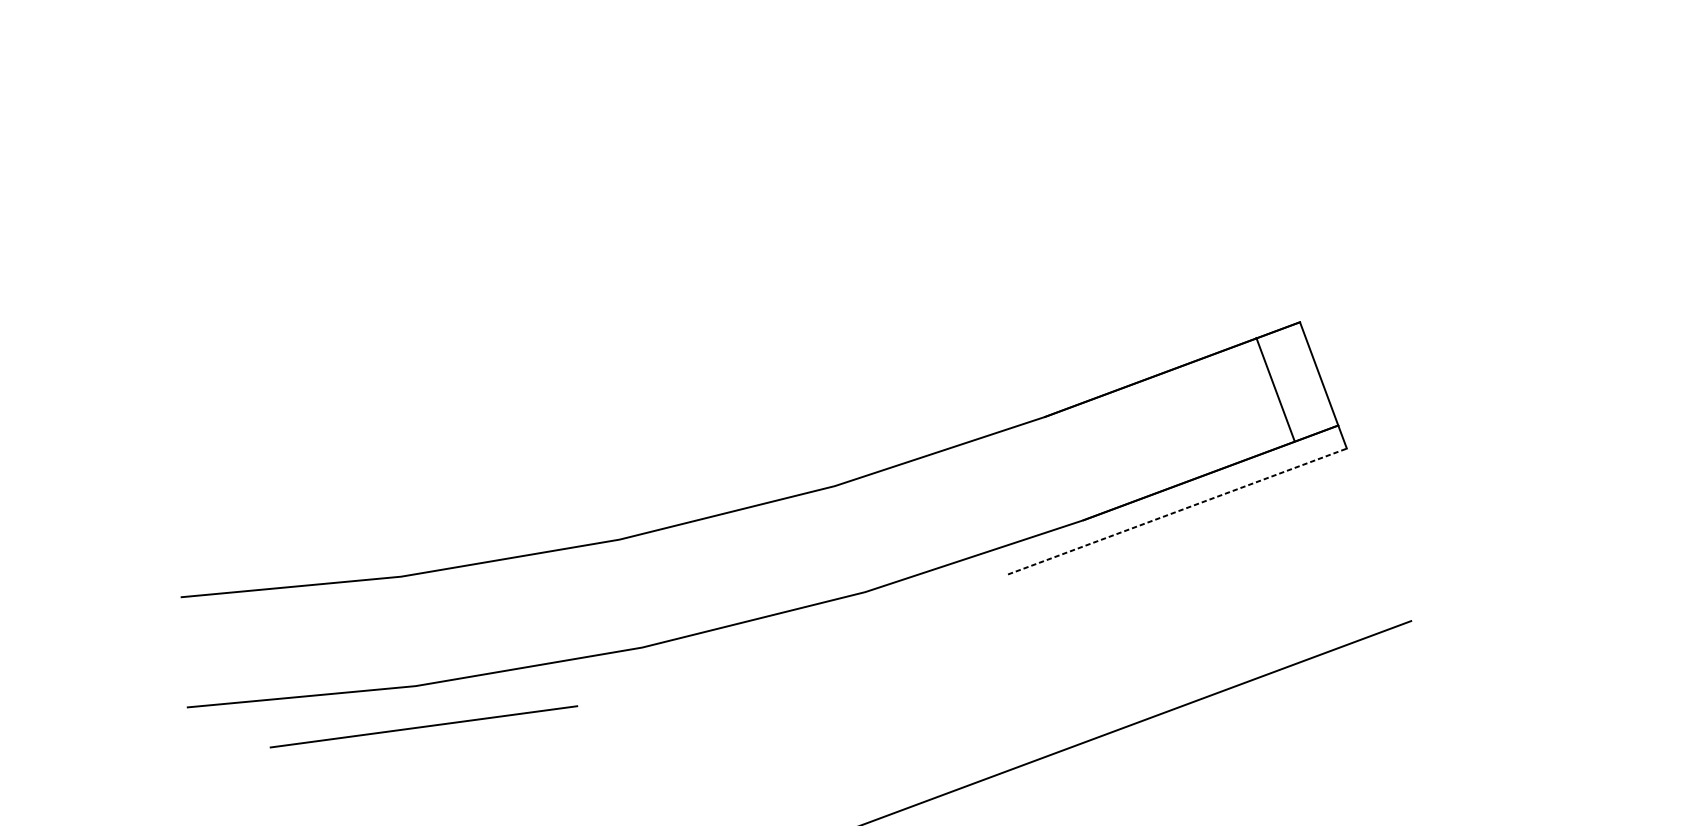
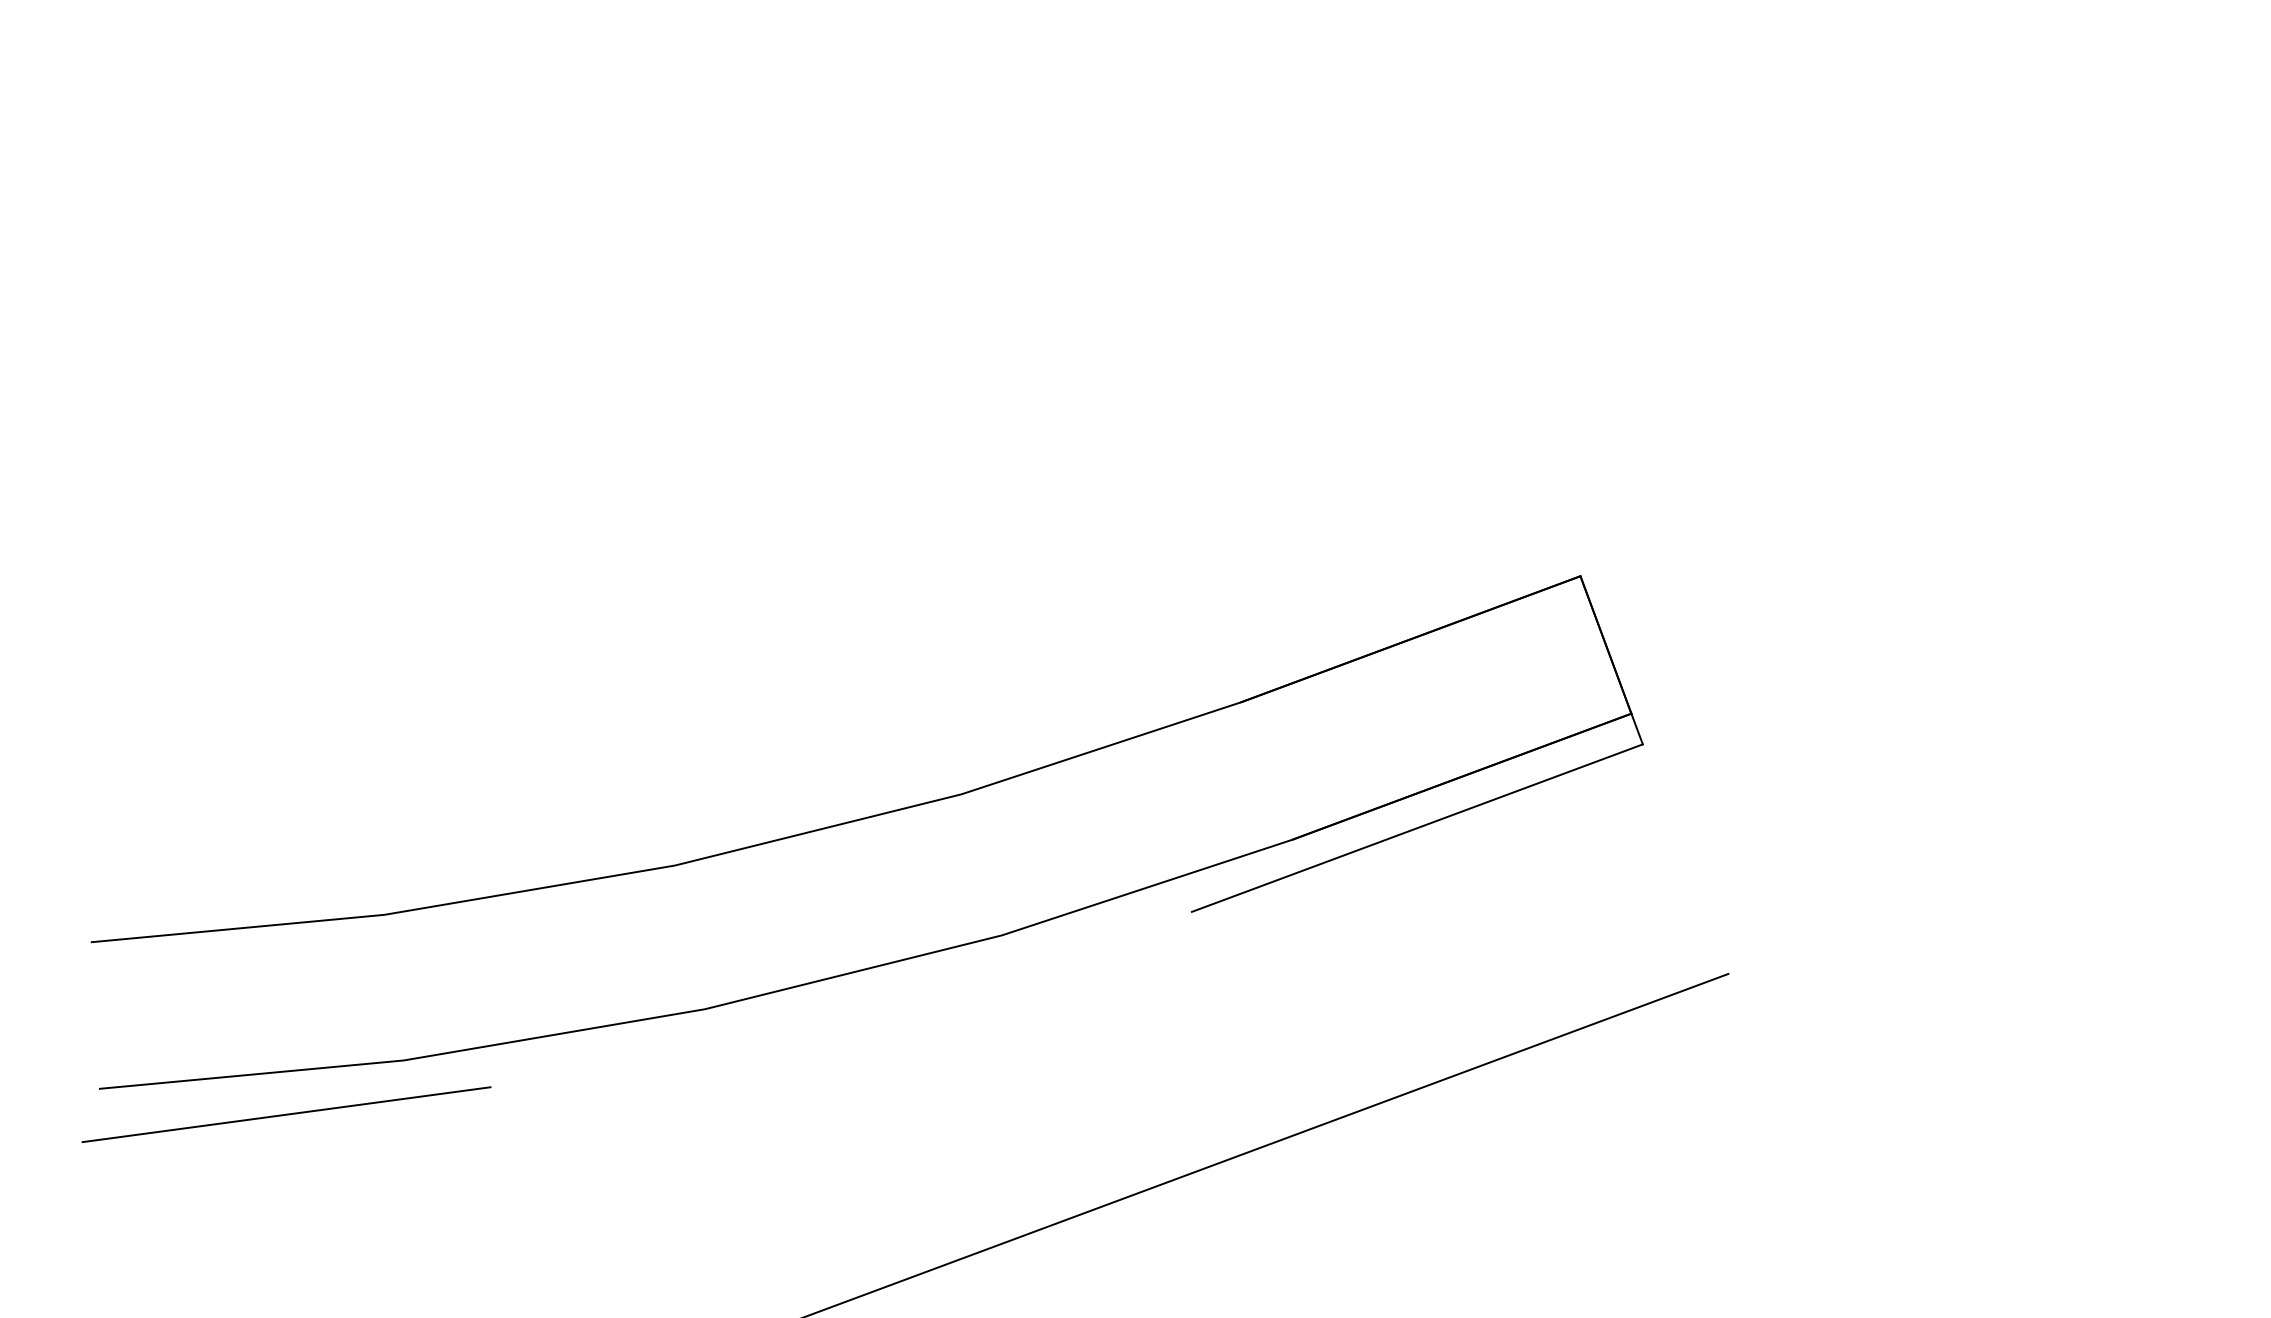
line: (1275, 389) -> (1605, 644), moved
line: (1177, 511) -> (1417, 828), dashed -> solid
line: (423, 726) -> (286, 1114), moved

